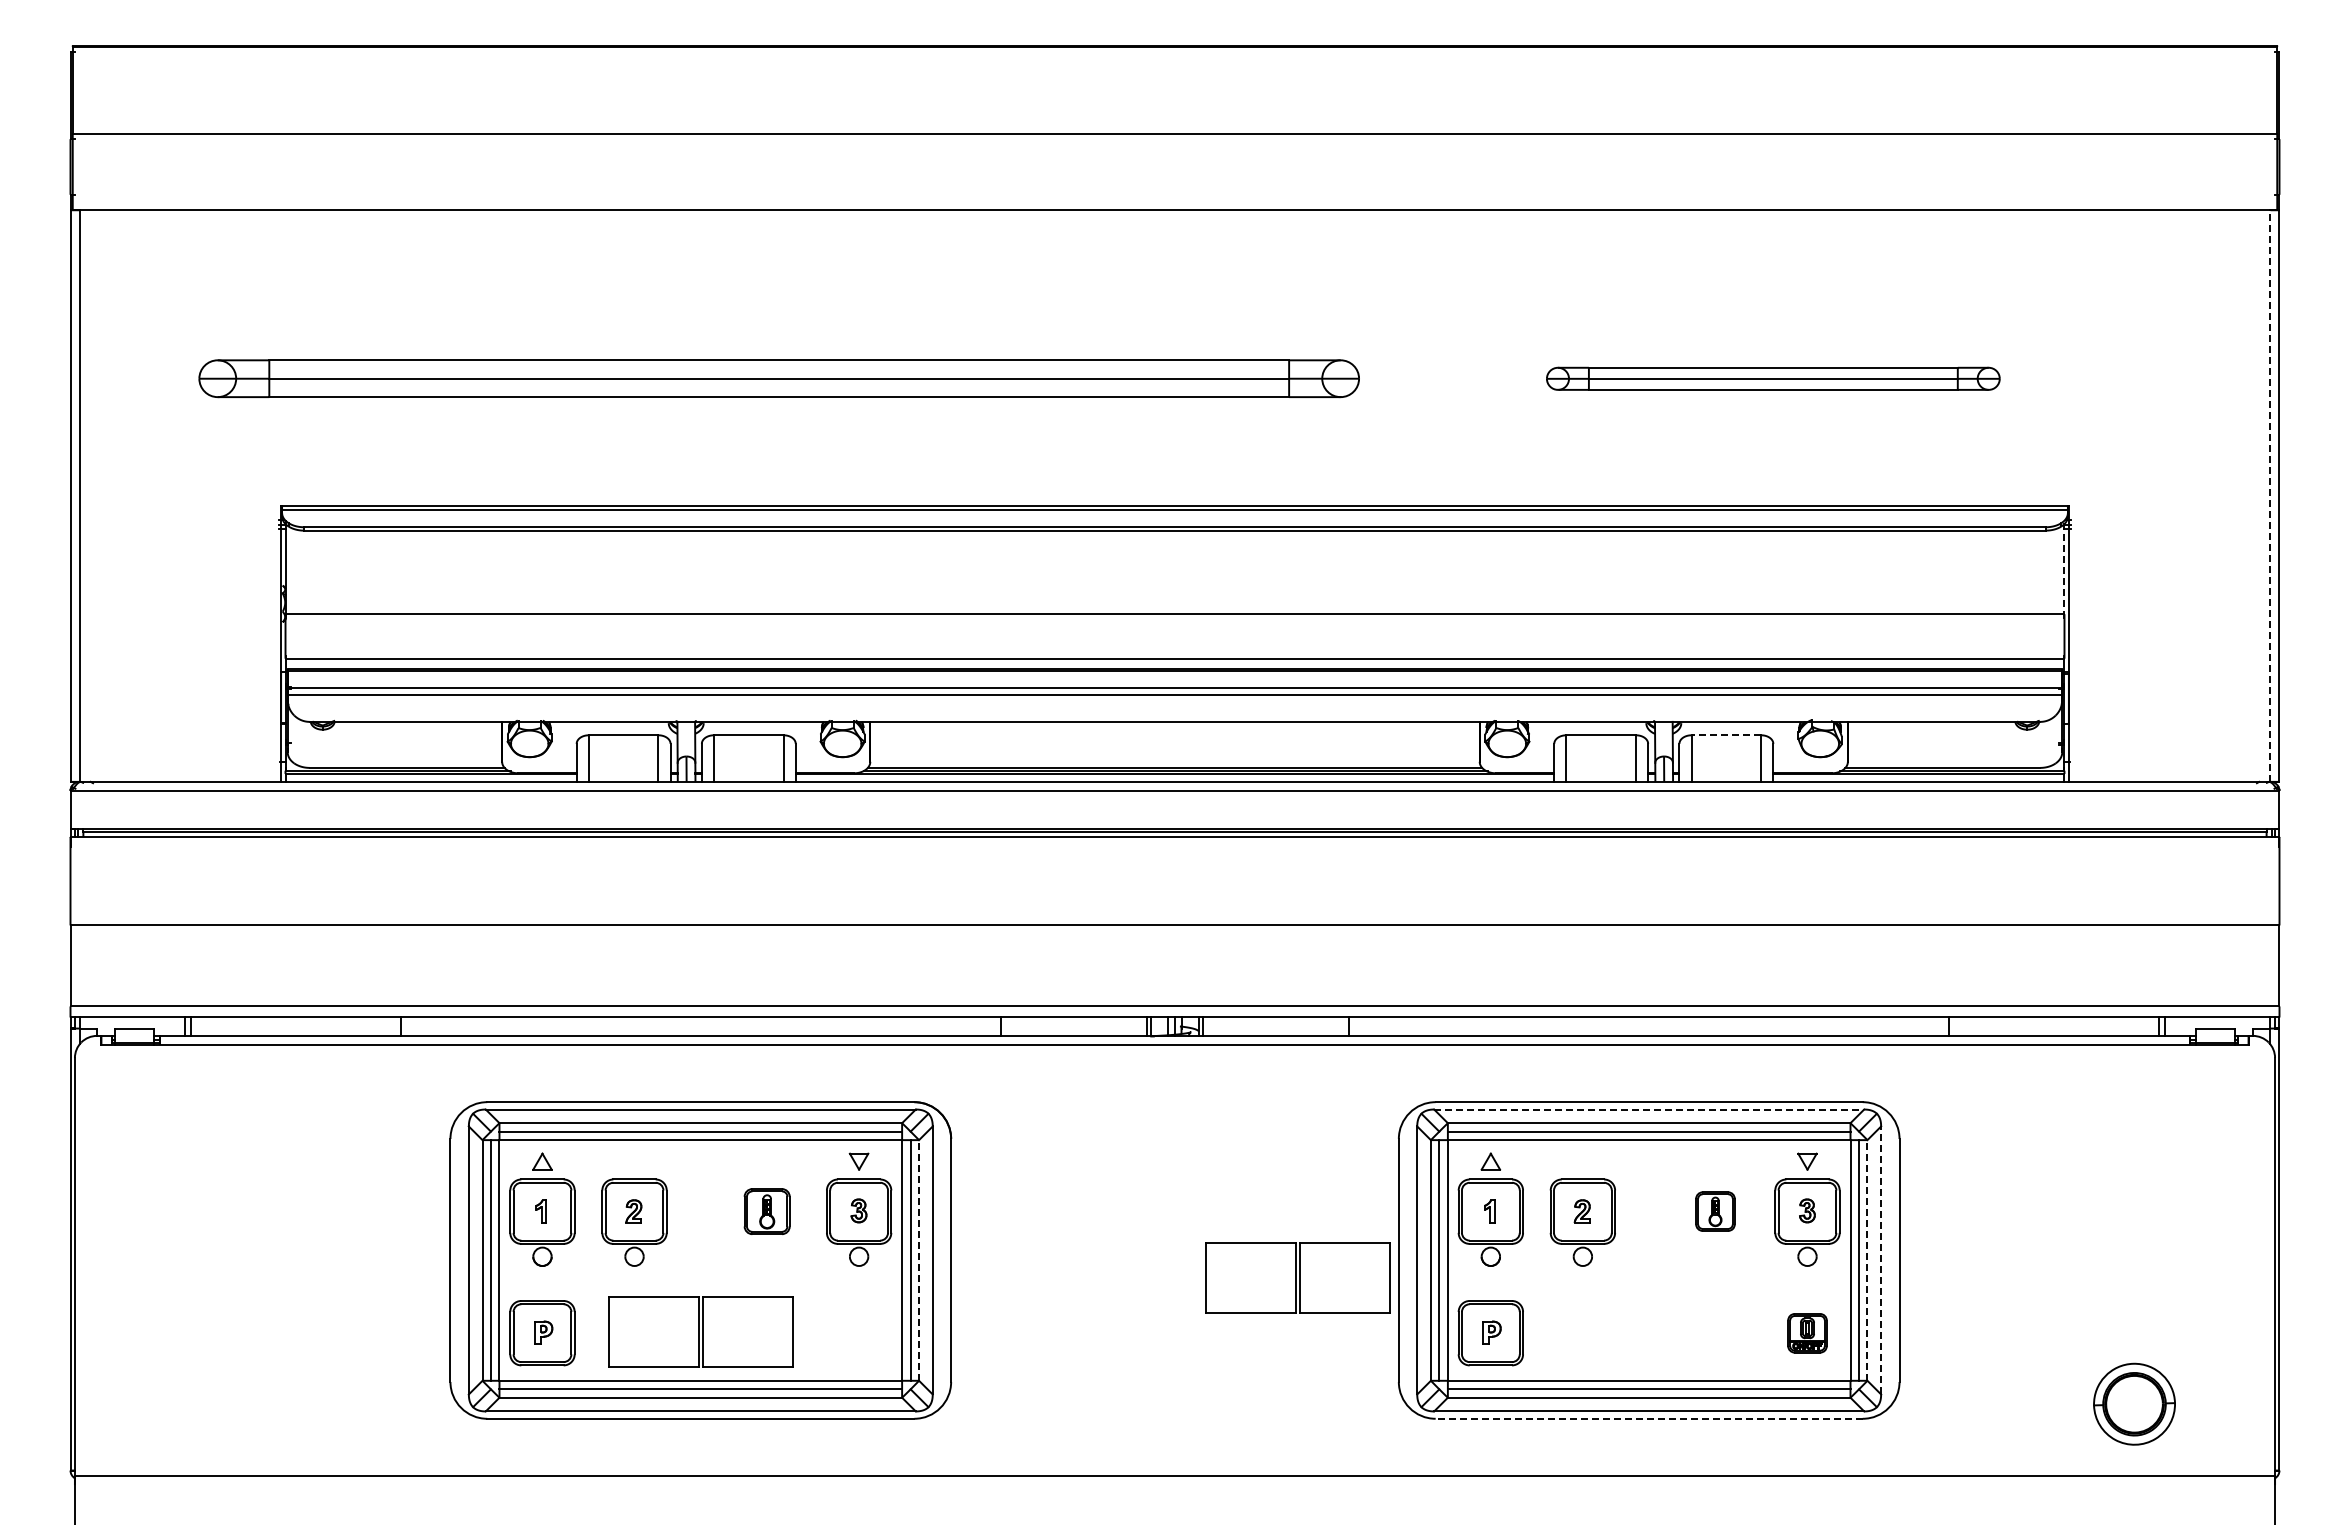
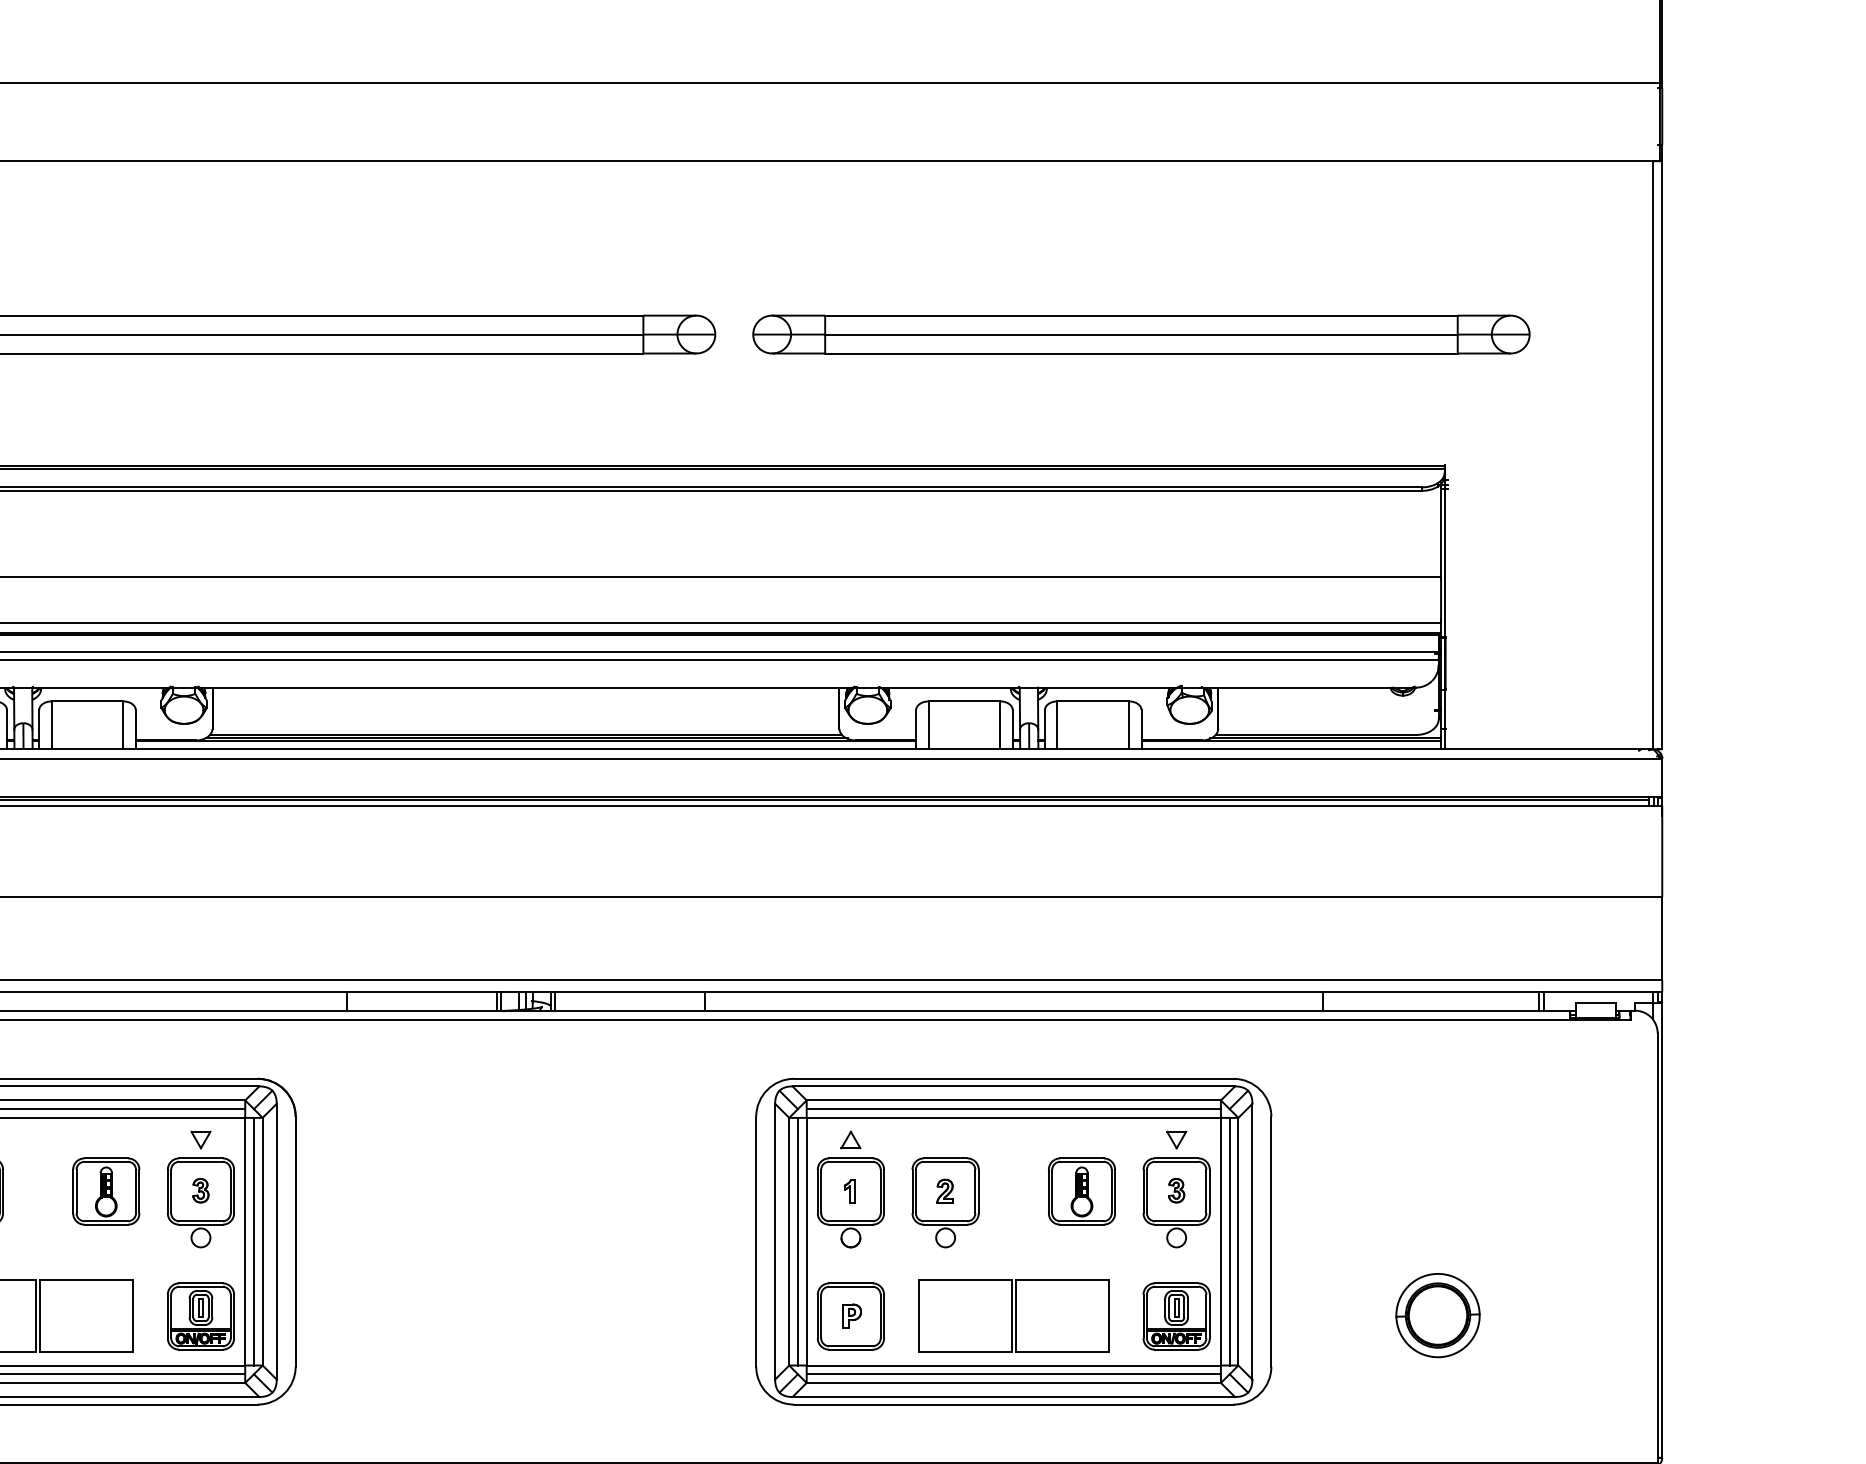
part: (1773, 378) -> (1141, 334), size x1.67
line: (2270, 496) -> (1653, 455), dashed -> solid
line: (2064, 569) -> (1441, 530), dashed -> solid
line: (1726, 735) -> (1093, 701), dashed -> solid
line: (1649, 1109) -> (1014, 1086), dashed -> solid
part: (767, 1211) -> (106, 1191), size x1.43
part: (1715, 1211) -> (1082, 1191), size x1.67
line: (919, 1259) -> (263, 1240), dashed -> solid
line: (1867, 1259) -> (1238, 1240), dashed -> solid
line: (1881, 1260) -> (1252, 1241), dashed -> solid
part: (1297, 1277) -> (1013, 1314), moved
part: (859, 1333) -> (201, 1316), added
part: (1807, 1333) -> (1176, 1316), size x1.67
part: (2134, 1403) -> (1437, 1314), moved
line: (1649, 1418) -> (1014, 1404), dashed -> solid

